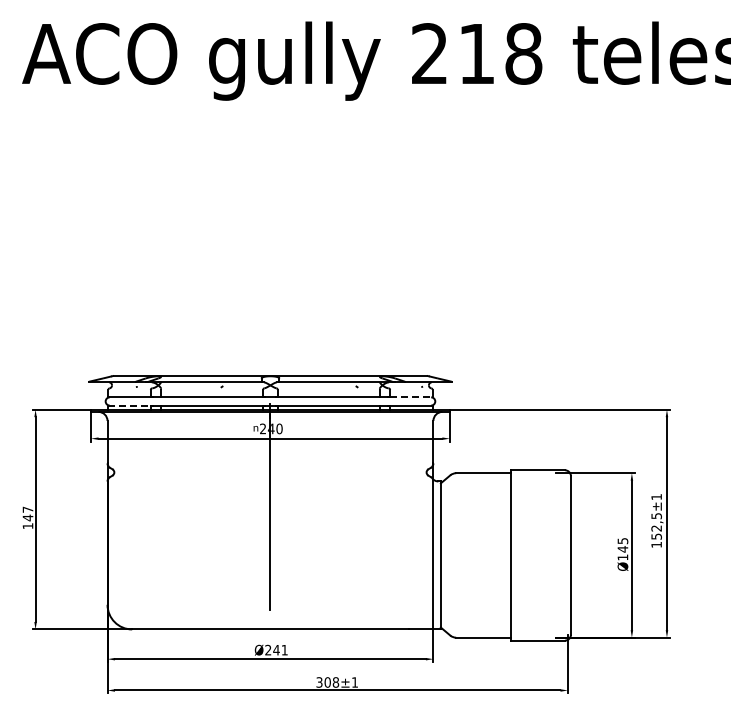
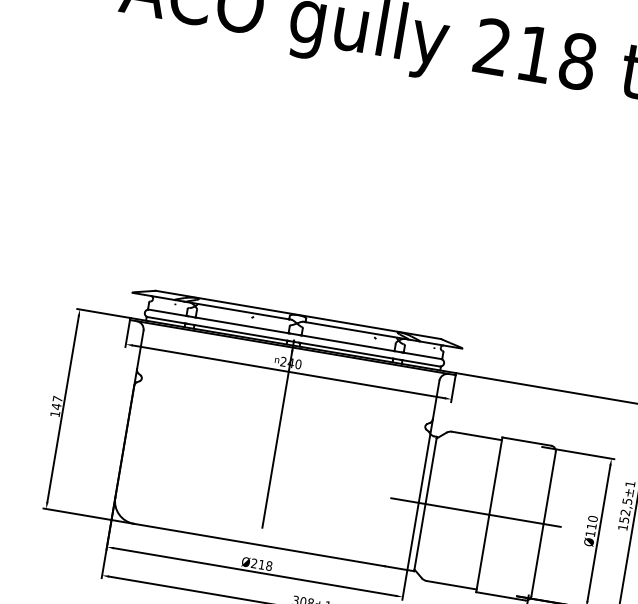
line: (411, 397) -> (423, 356), dashed -> solid
line: (130, 405) -> (166, 320), dashed -> solid
text: (622, 544) -> (592, 521), 145 -> 110
line: (496, 555) -> (476, 512), added
text: (280, 649) -> (265, 564), 241 -> 218

